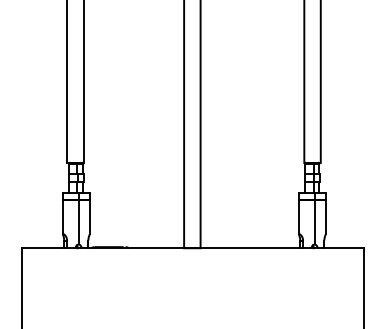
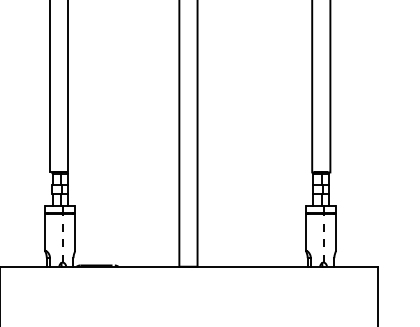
line: (78, 221) -> (62, 237), solid -> dashed
line: (314, 221) -> (323, 237), solid -> dashed

